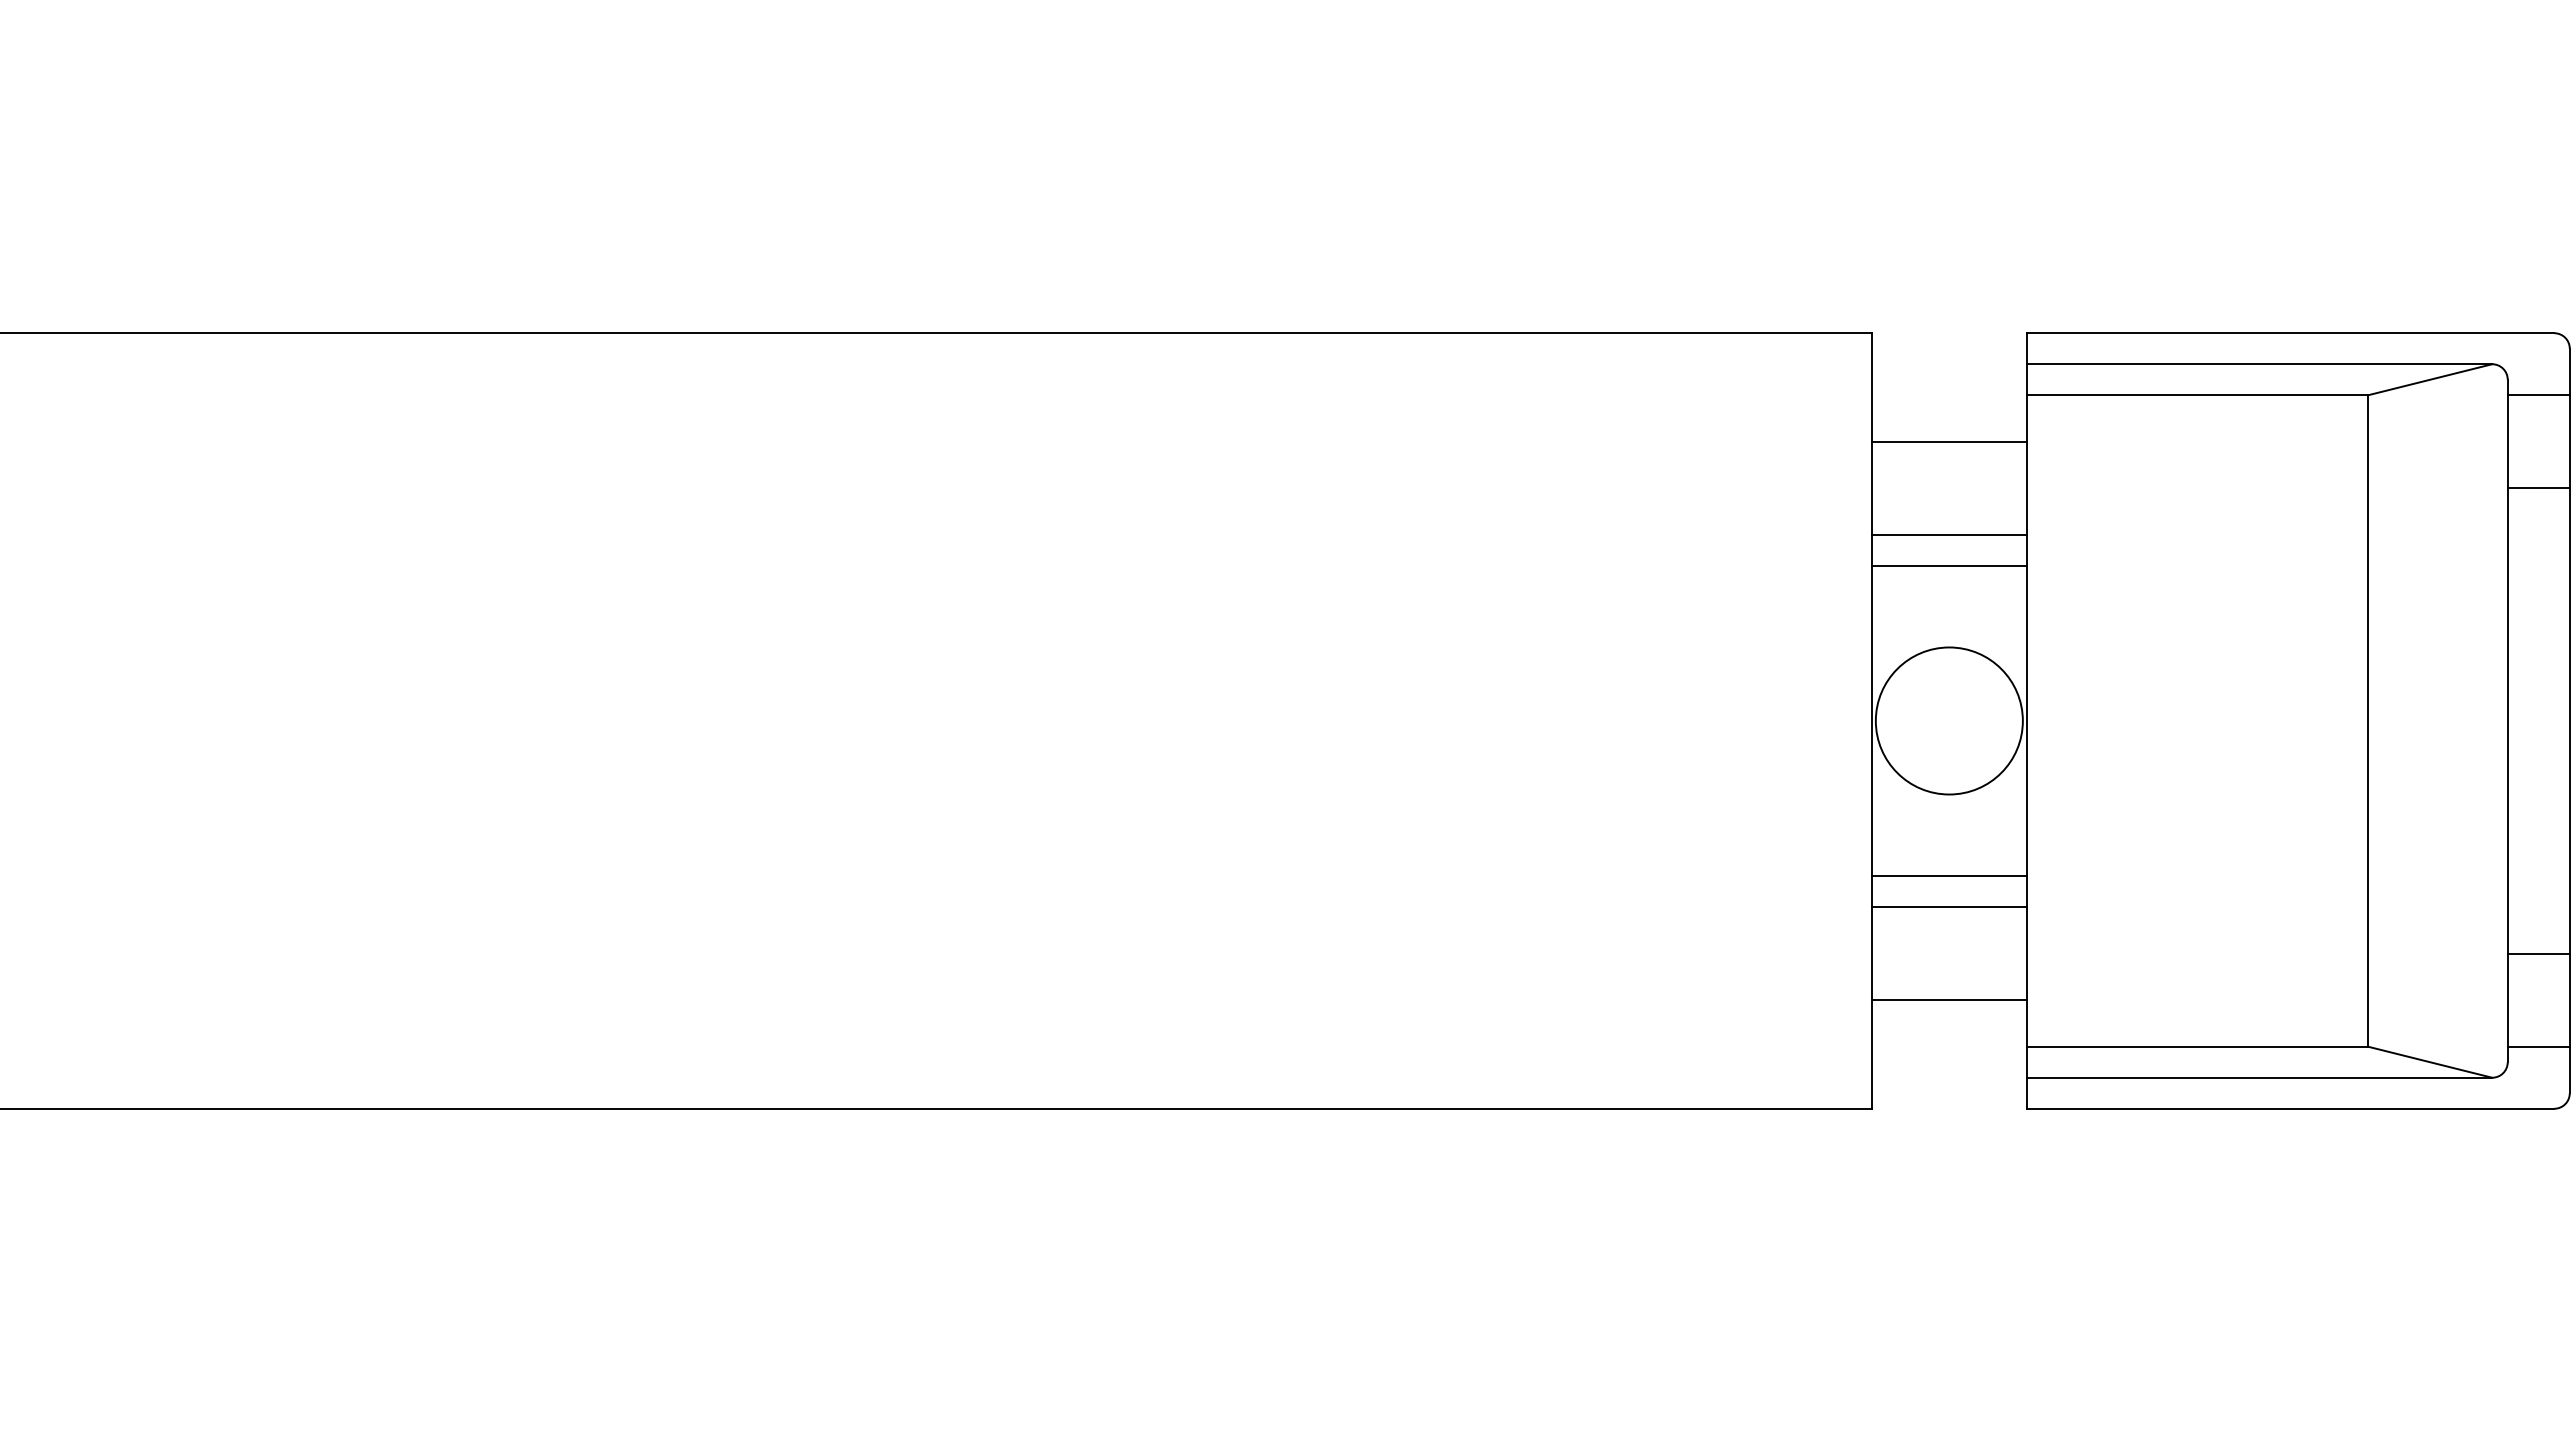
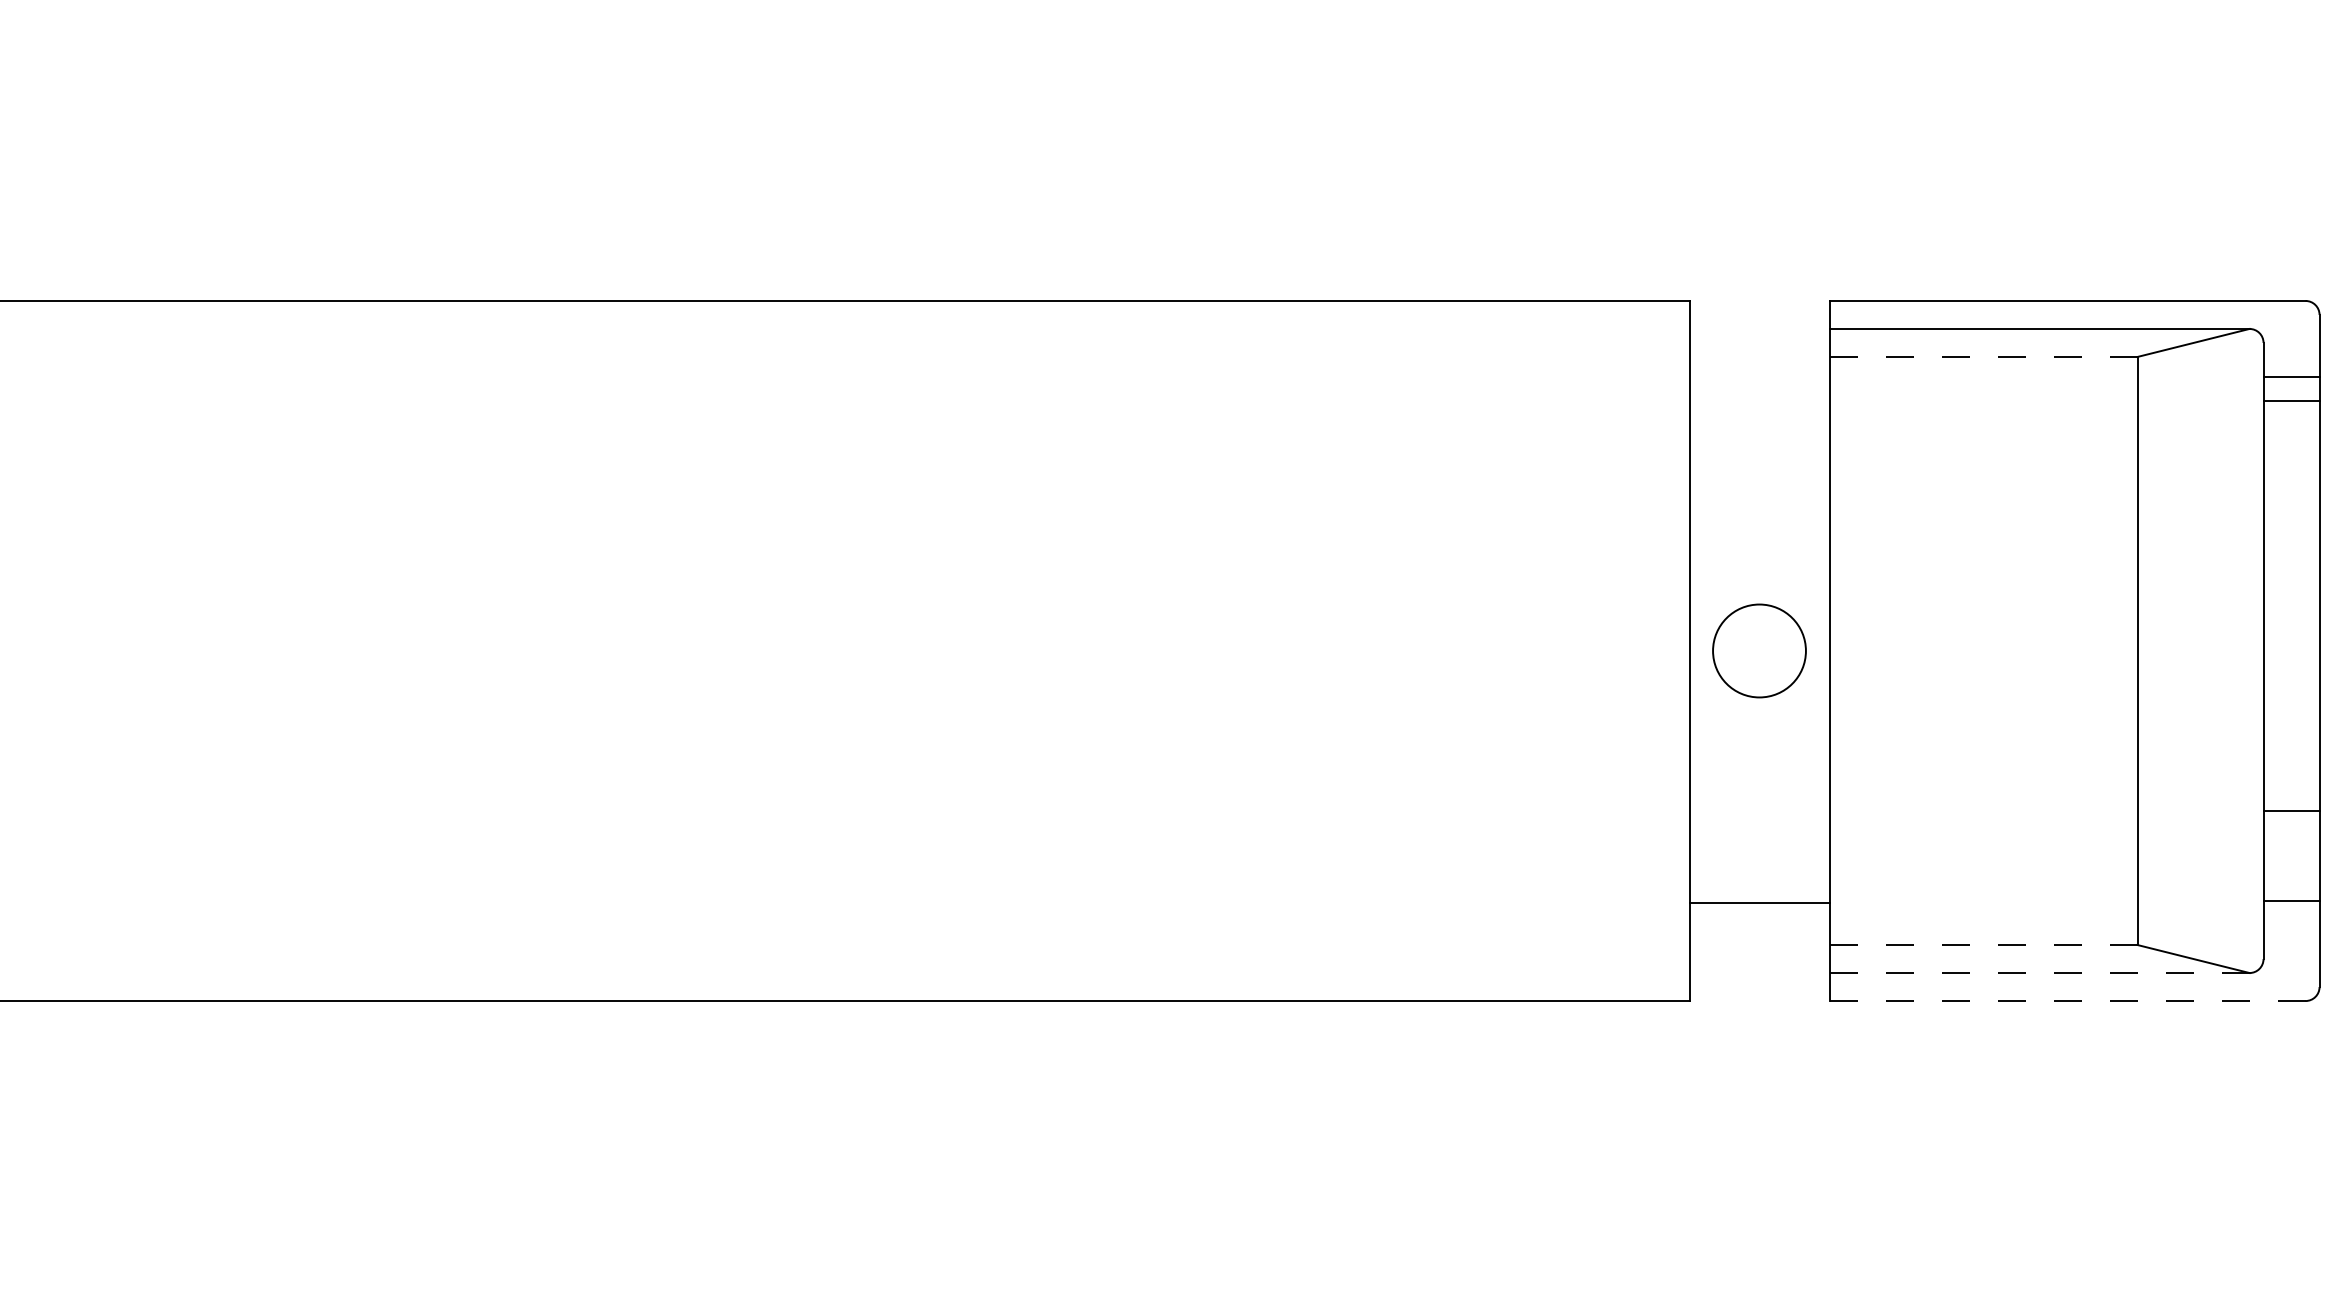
line: (2197, 395) -> (1983, 357), solid -> dashed
line: (2538, 395) -> (2291, 401), moved
line: (1948, 441) -> (1758, 398), removed
line: (2538, 488) -> (2291, 377), moved
line: (1948, 534) -> (1758, 482), removed
line: (1948, 565) -> (1758, 510), removed
circle: (1948, 720) -> (1758, 650), size x0.7
line: (1948, 876) -> (1758, 791), removed
line: (1948, 907) -> (1758, 819), removed
line: (2538, 953) -> (2291, 811), moved
line: (2197, 1046) -> (1983, 944), solid -> dashed
line: (2538, 1046) -> (2291, 900), moved
line: (2259, 1077) -> (2039, 972), solid -> dashed
line: (2290, 1108) -> (2067, 1000), solid -> dashed

